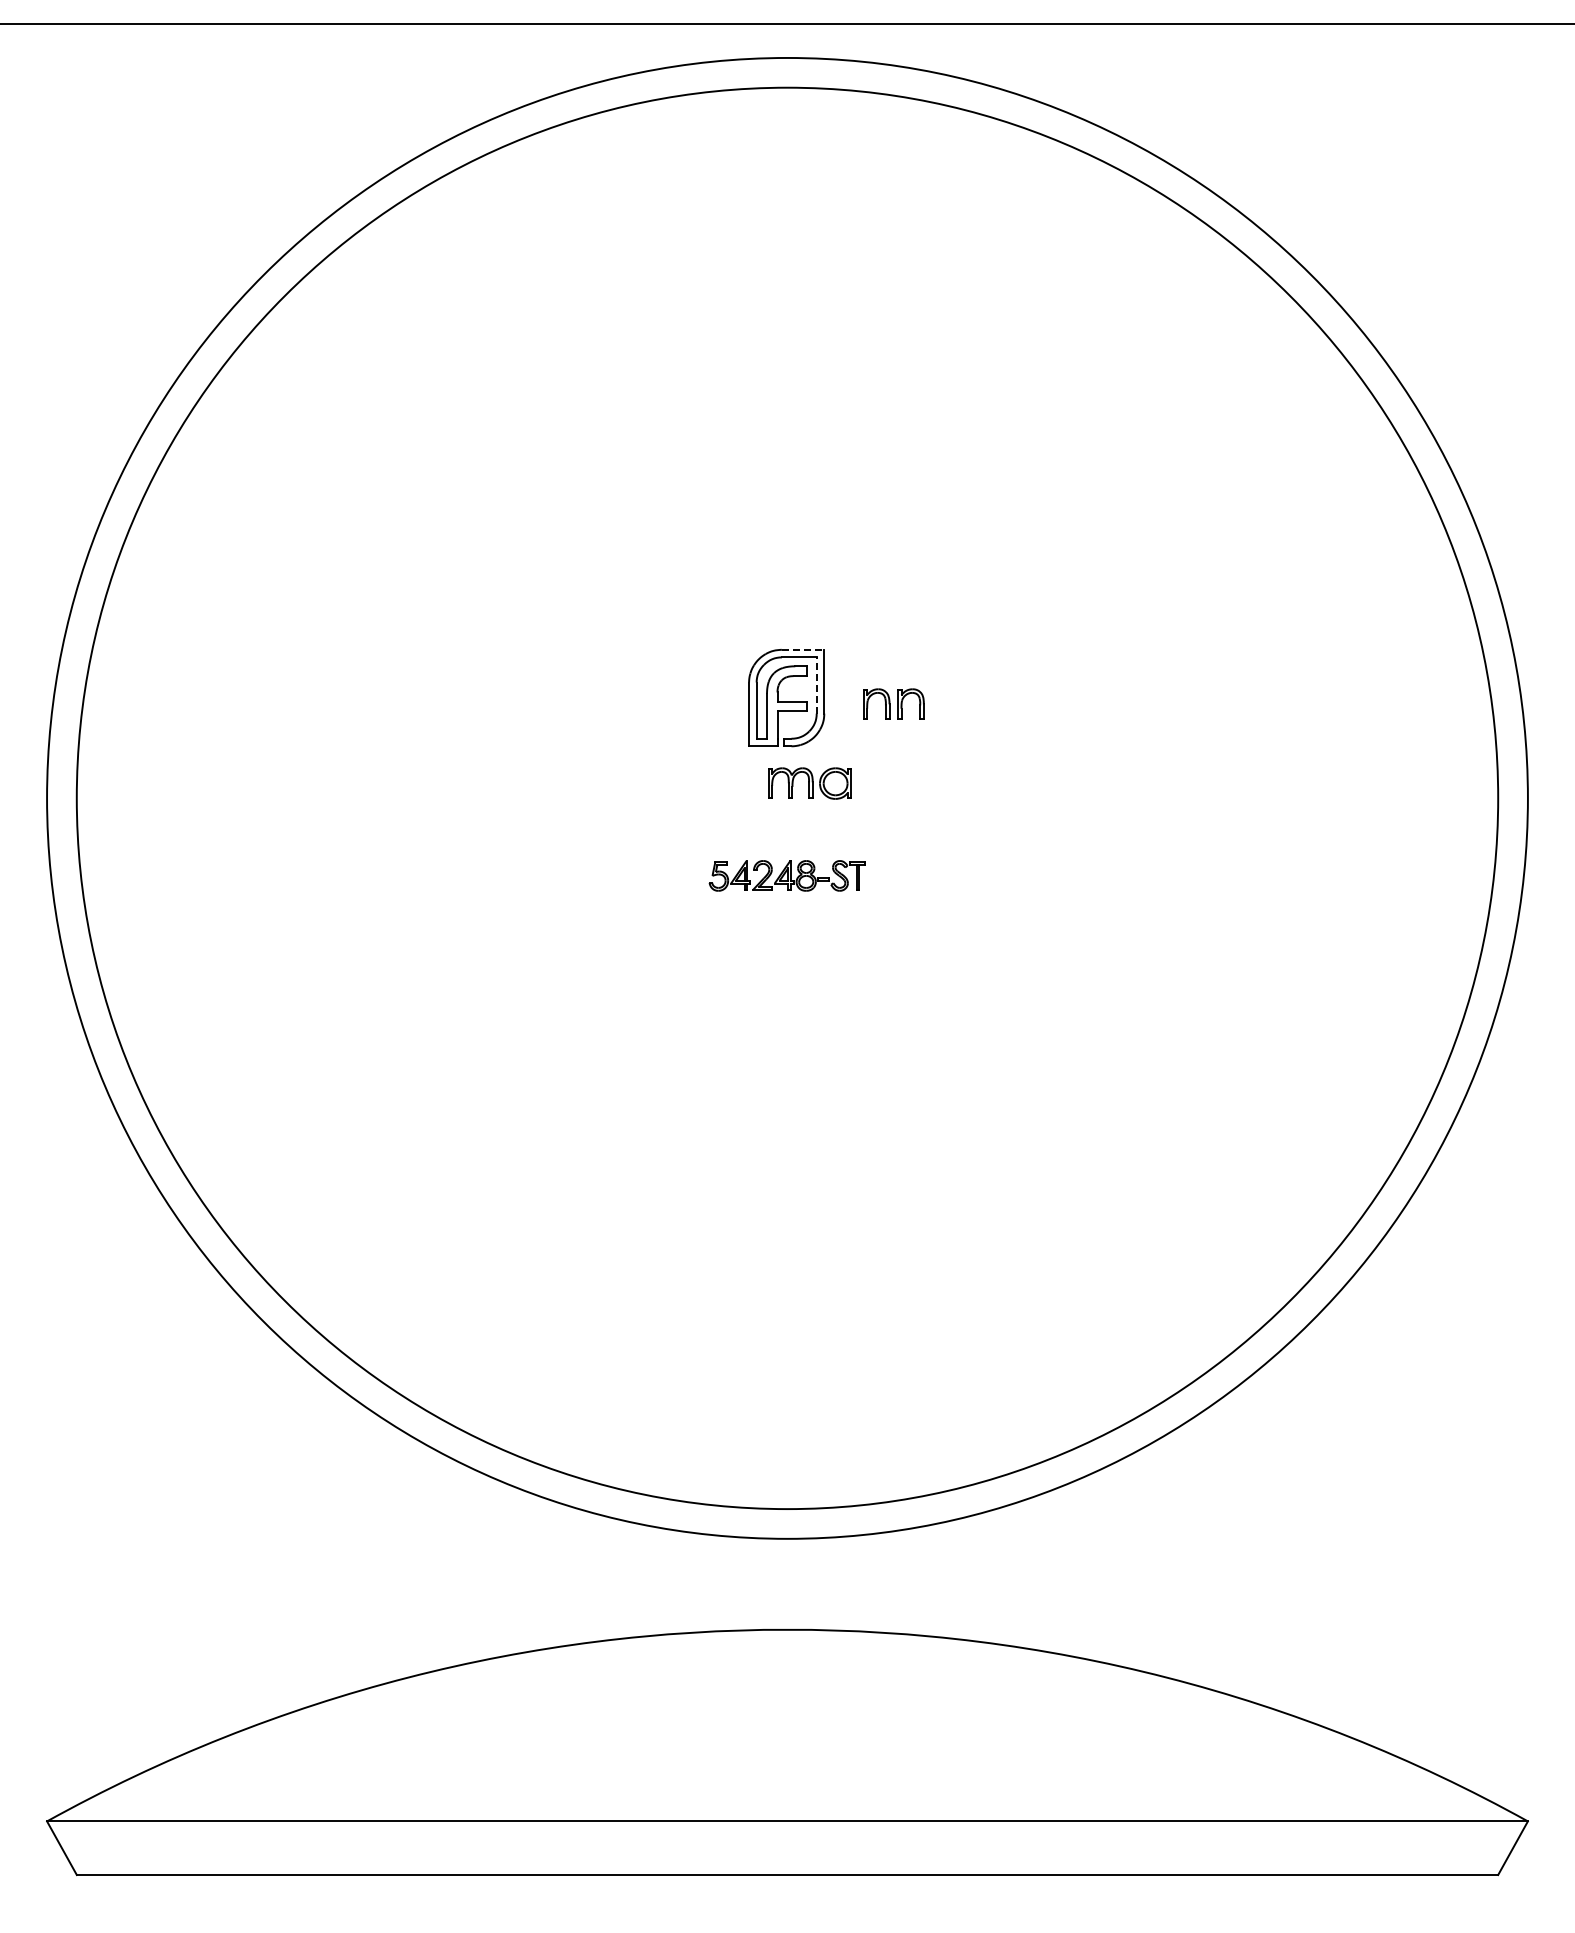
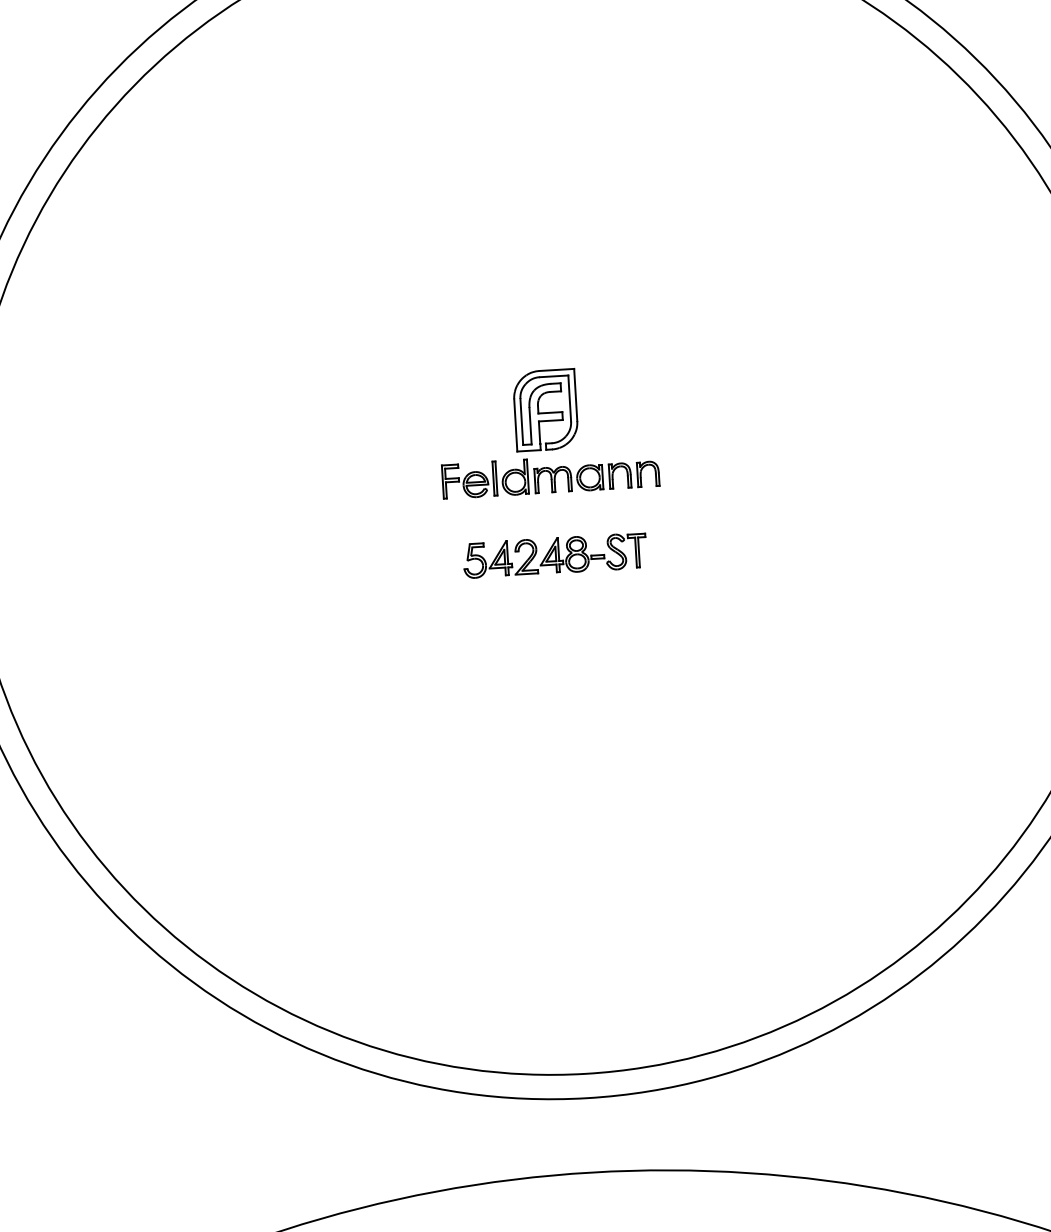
line: (803, 649) -> (557, 369), dashed -> solid
line: (816, 685) -> (569, 398), dashed -> solid
part: (893, 703) -> (633, 474), moved
part: (707, 777) -> (484, 479), added
part: (787, 875) -> (555, 555), size x1.43

